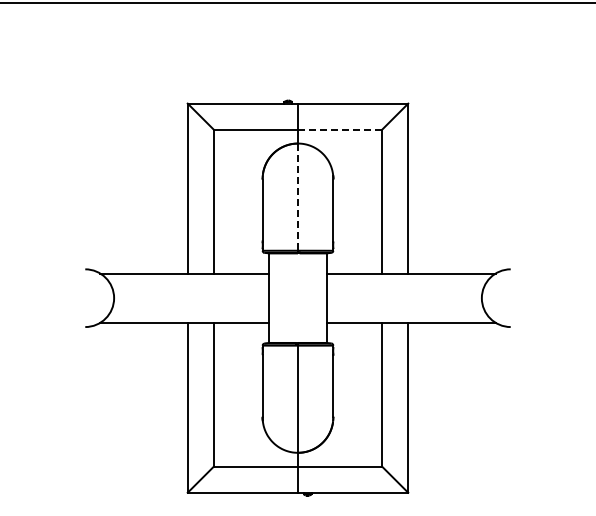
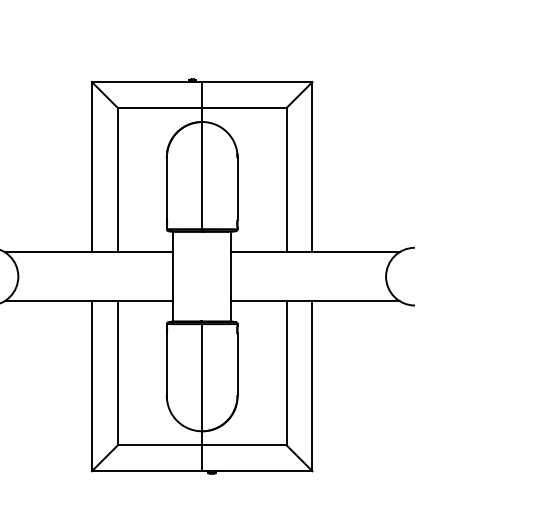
line: (339, 129) -> (243, 107), dashed -> solid
line: (297, 197) -> (201, 175), dashed -> solid

